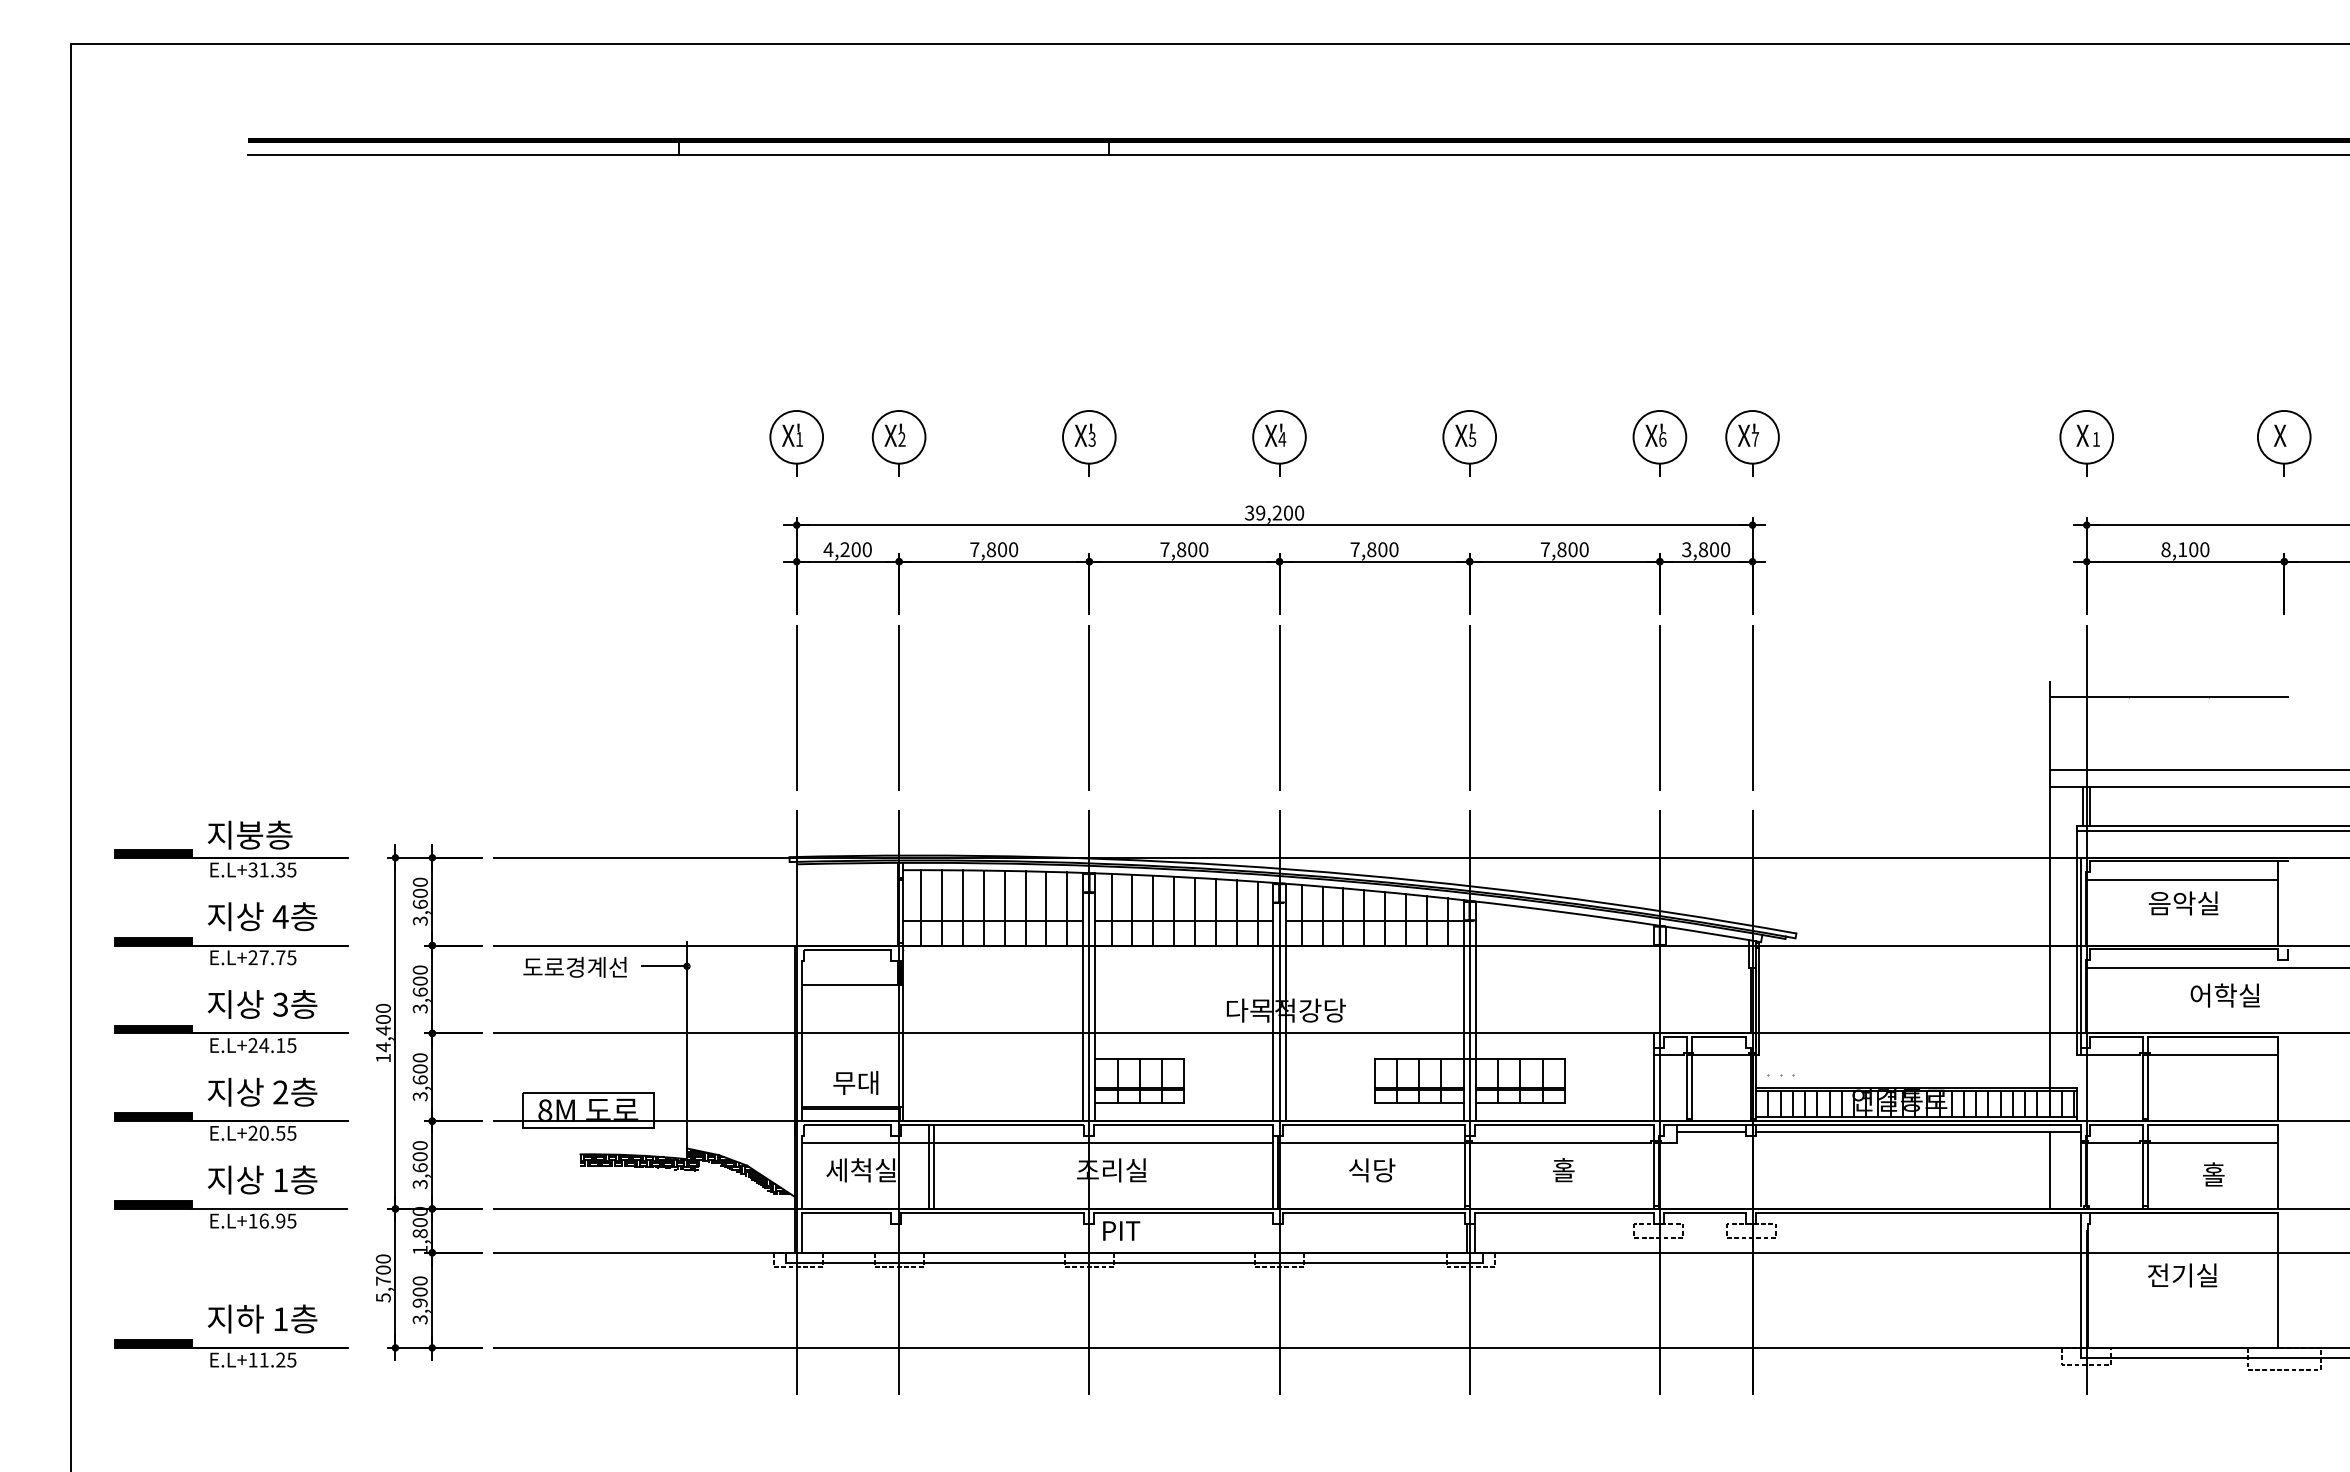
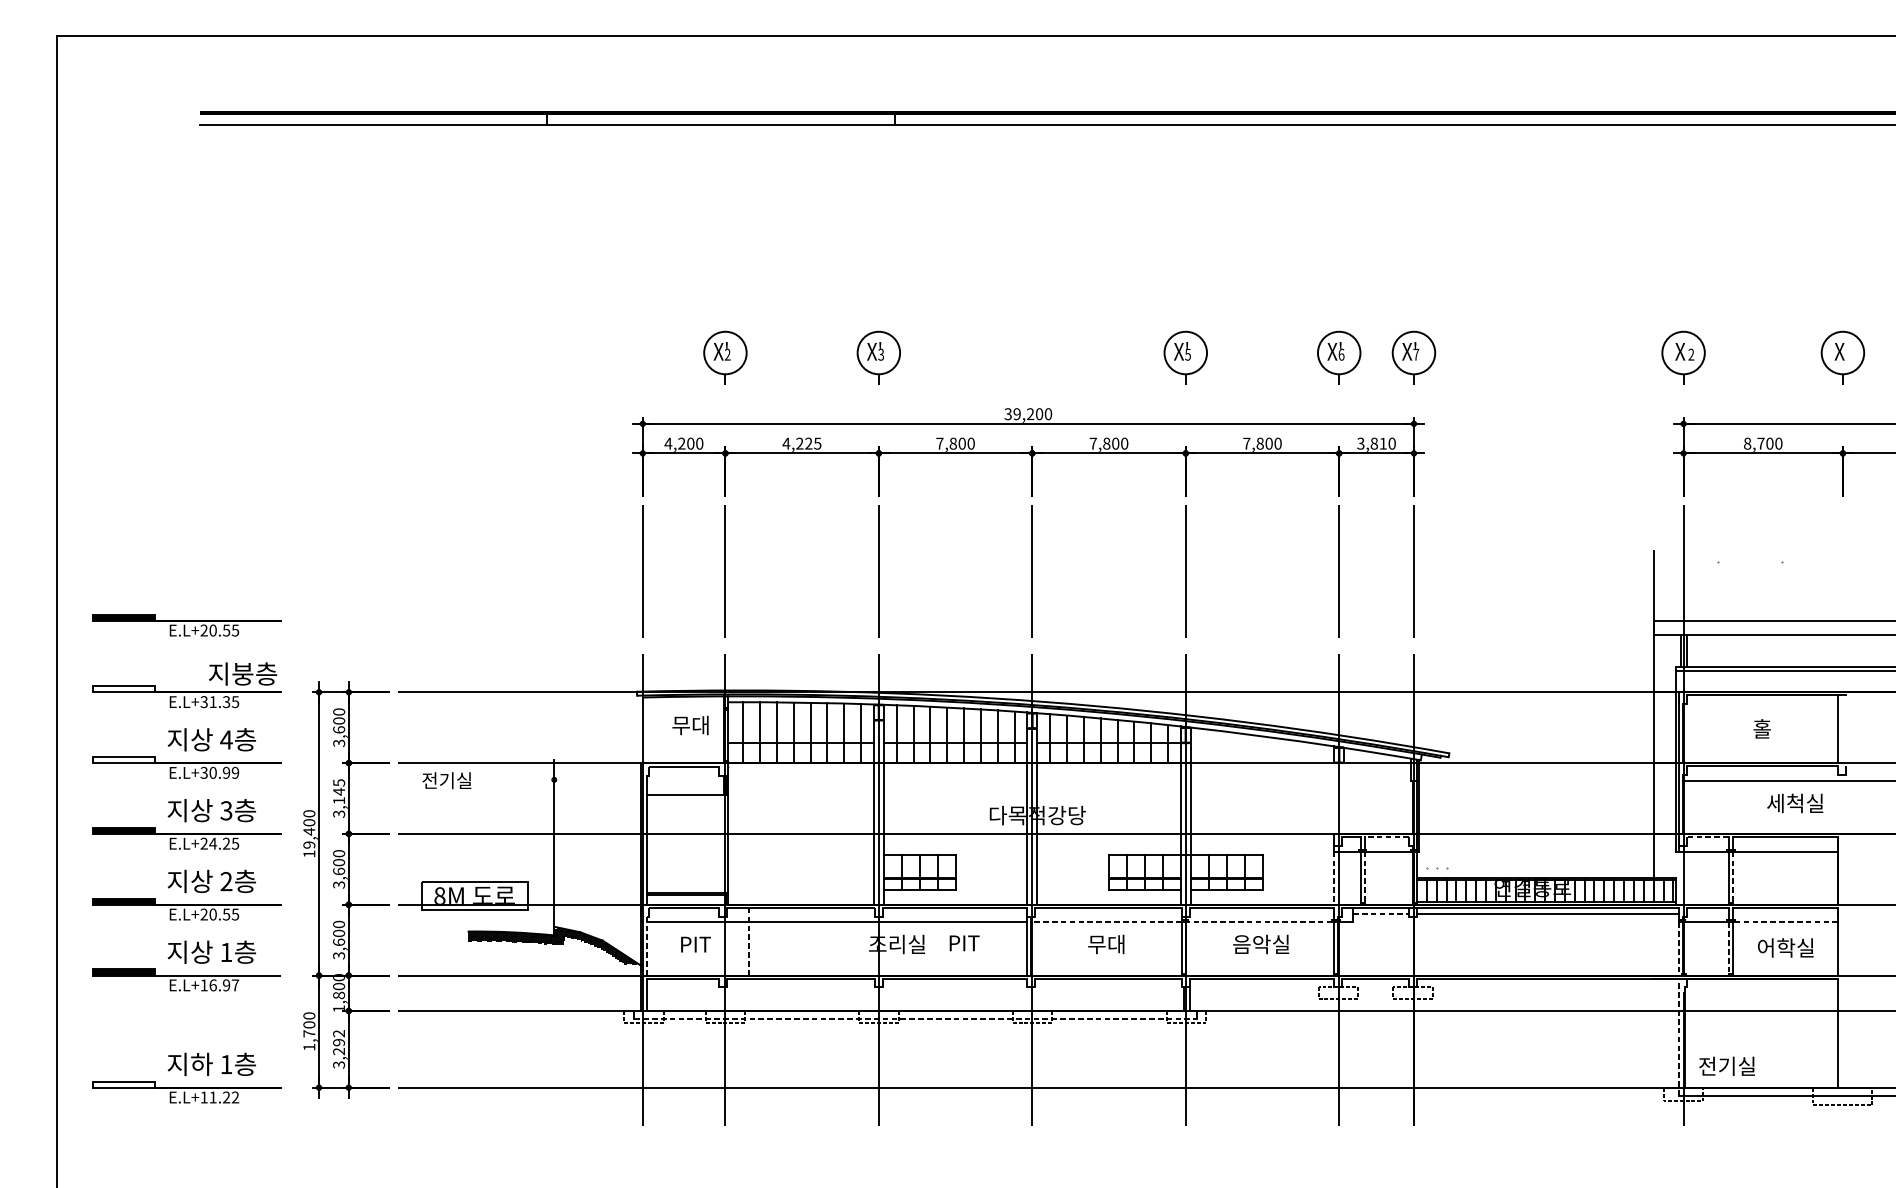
text: (2095, 439) -> (1690, 354), 1 -> 2
part: (796, 443) -> (642, 358), removed
part: (1279, 443) -> (1032, 358), removed
text: (993, 549) -> (801, 443), 7,800 -> 4,225
text: (1714, 549) -> (1383, 443), 3,800 -> 3,810
text: (2182, 549) -> (1760, 443), 8,100 -> 8,700
line: (2168, 696) -> (1749, 562), removed
part: (231, 774) -> (186, 625), added
text: (250, 834) -> (243, 673), moved
fill: (153, 853) -> (123, 688), removed
line: (2181, 879) -> (1760, 709), removed
text: (2183, 903) -> (1761, 729), 음악실 -> 홀
fill: (153, 941) -> (123, 759), removed
text: (272, 957) -> (219, 772), E.L+27.75 -> E.L+30.99
text: (574, 966) -> (463, 779), 도로경계선 -> 전기실
line: (664, 966) -> (536, 779), removed
text: (419, 980) -> (338, 791), 3,600 -> 3,145
text: (2213, 995) -> (1785, 803), 어학실 -> 세척실
line: (1718, 1037) -> (1386, 837), solid -> dashed
line: (2116, 1037) -> (1707, 837), solid -> dashed
text: (280, 1045) -> (226, 843), E.L+24.15 -> E.L+24.25
text: (382, 1047) -> (308, 845), 14,400 -> 19,400
text: (855, 1082) -> (690, 725), moved
line: (1691, 1087) -> (1364, 877), solid -> dashed
line: (2147, 1087) -> (1732, 877), solid -> dashed
line: (1653, 1088) -> (1334, 878), solid -> dashed
line: (1711, 1132) -> (1380, 913), solid -> dashed
line: (1371, 1143) -> (1106, 922), solid -> dashed
line: (1561, 1143) -> (1259, 922), solid -> dashed
line: (2213, 1143) -> (1785, 922), solid -> dashed
line: (928, 1166) -> (749, 941), solid -> dashed
line: (933, 1166) -> (753, 941), removed
text: (860, 1170) -> (694, 944), 세척실 -> PIT
text: (1371, 1170) -> (1106, 944), 식당 -> 무대
text: (1562, 1170) -> (1260, 944), 홀 -> 음악실
line: (2050, 1170) -> (1654, 944), removed
line: (802, 1172) -> (647, 946), solid -> dashed
line: (2080, 1174) -> (1678, 947), solid -> dashed
line: (2142, 1174) -> (1728, 947), solid -> dashed
text: (2213, 1174) -> (1785, 947), 홀 -> 어학실
text: (291, 1220) -> (235, 984), E.L+16.95 -> E.L+16.97
text: (1121, 1230) -> (964, 942), moved
line: (1134, 1262) -> (915, 1018), solid -> dashed
text: (2182, 1275) -> (1726, 1066), moved
line: (2080, 1285) -> (1678, 1037), solid -> dashed
text: (419, 1291) -> (338, 1042), 3,900 -> 3,292
text: (383, 1297) -> (309, 1047), 5,700 -> 1,700
fill: (153, 1343) -> (123, 1084), removed
text: (291, 1359) -> (235, 1097), E.L+11.25 -> E.L+11.22

